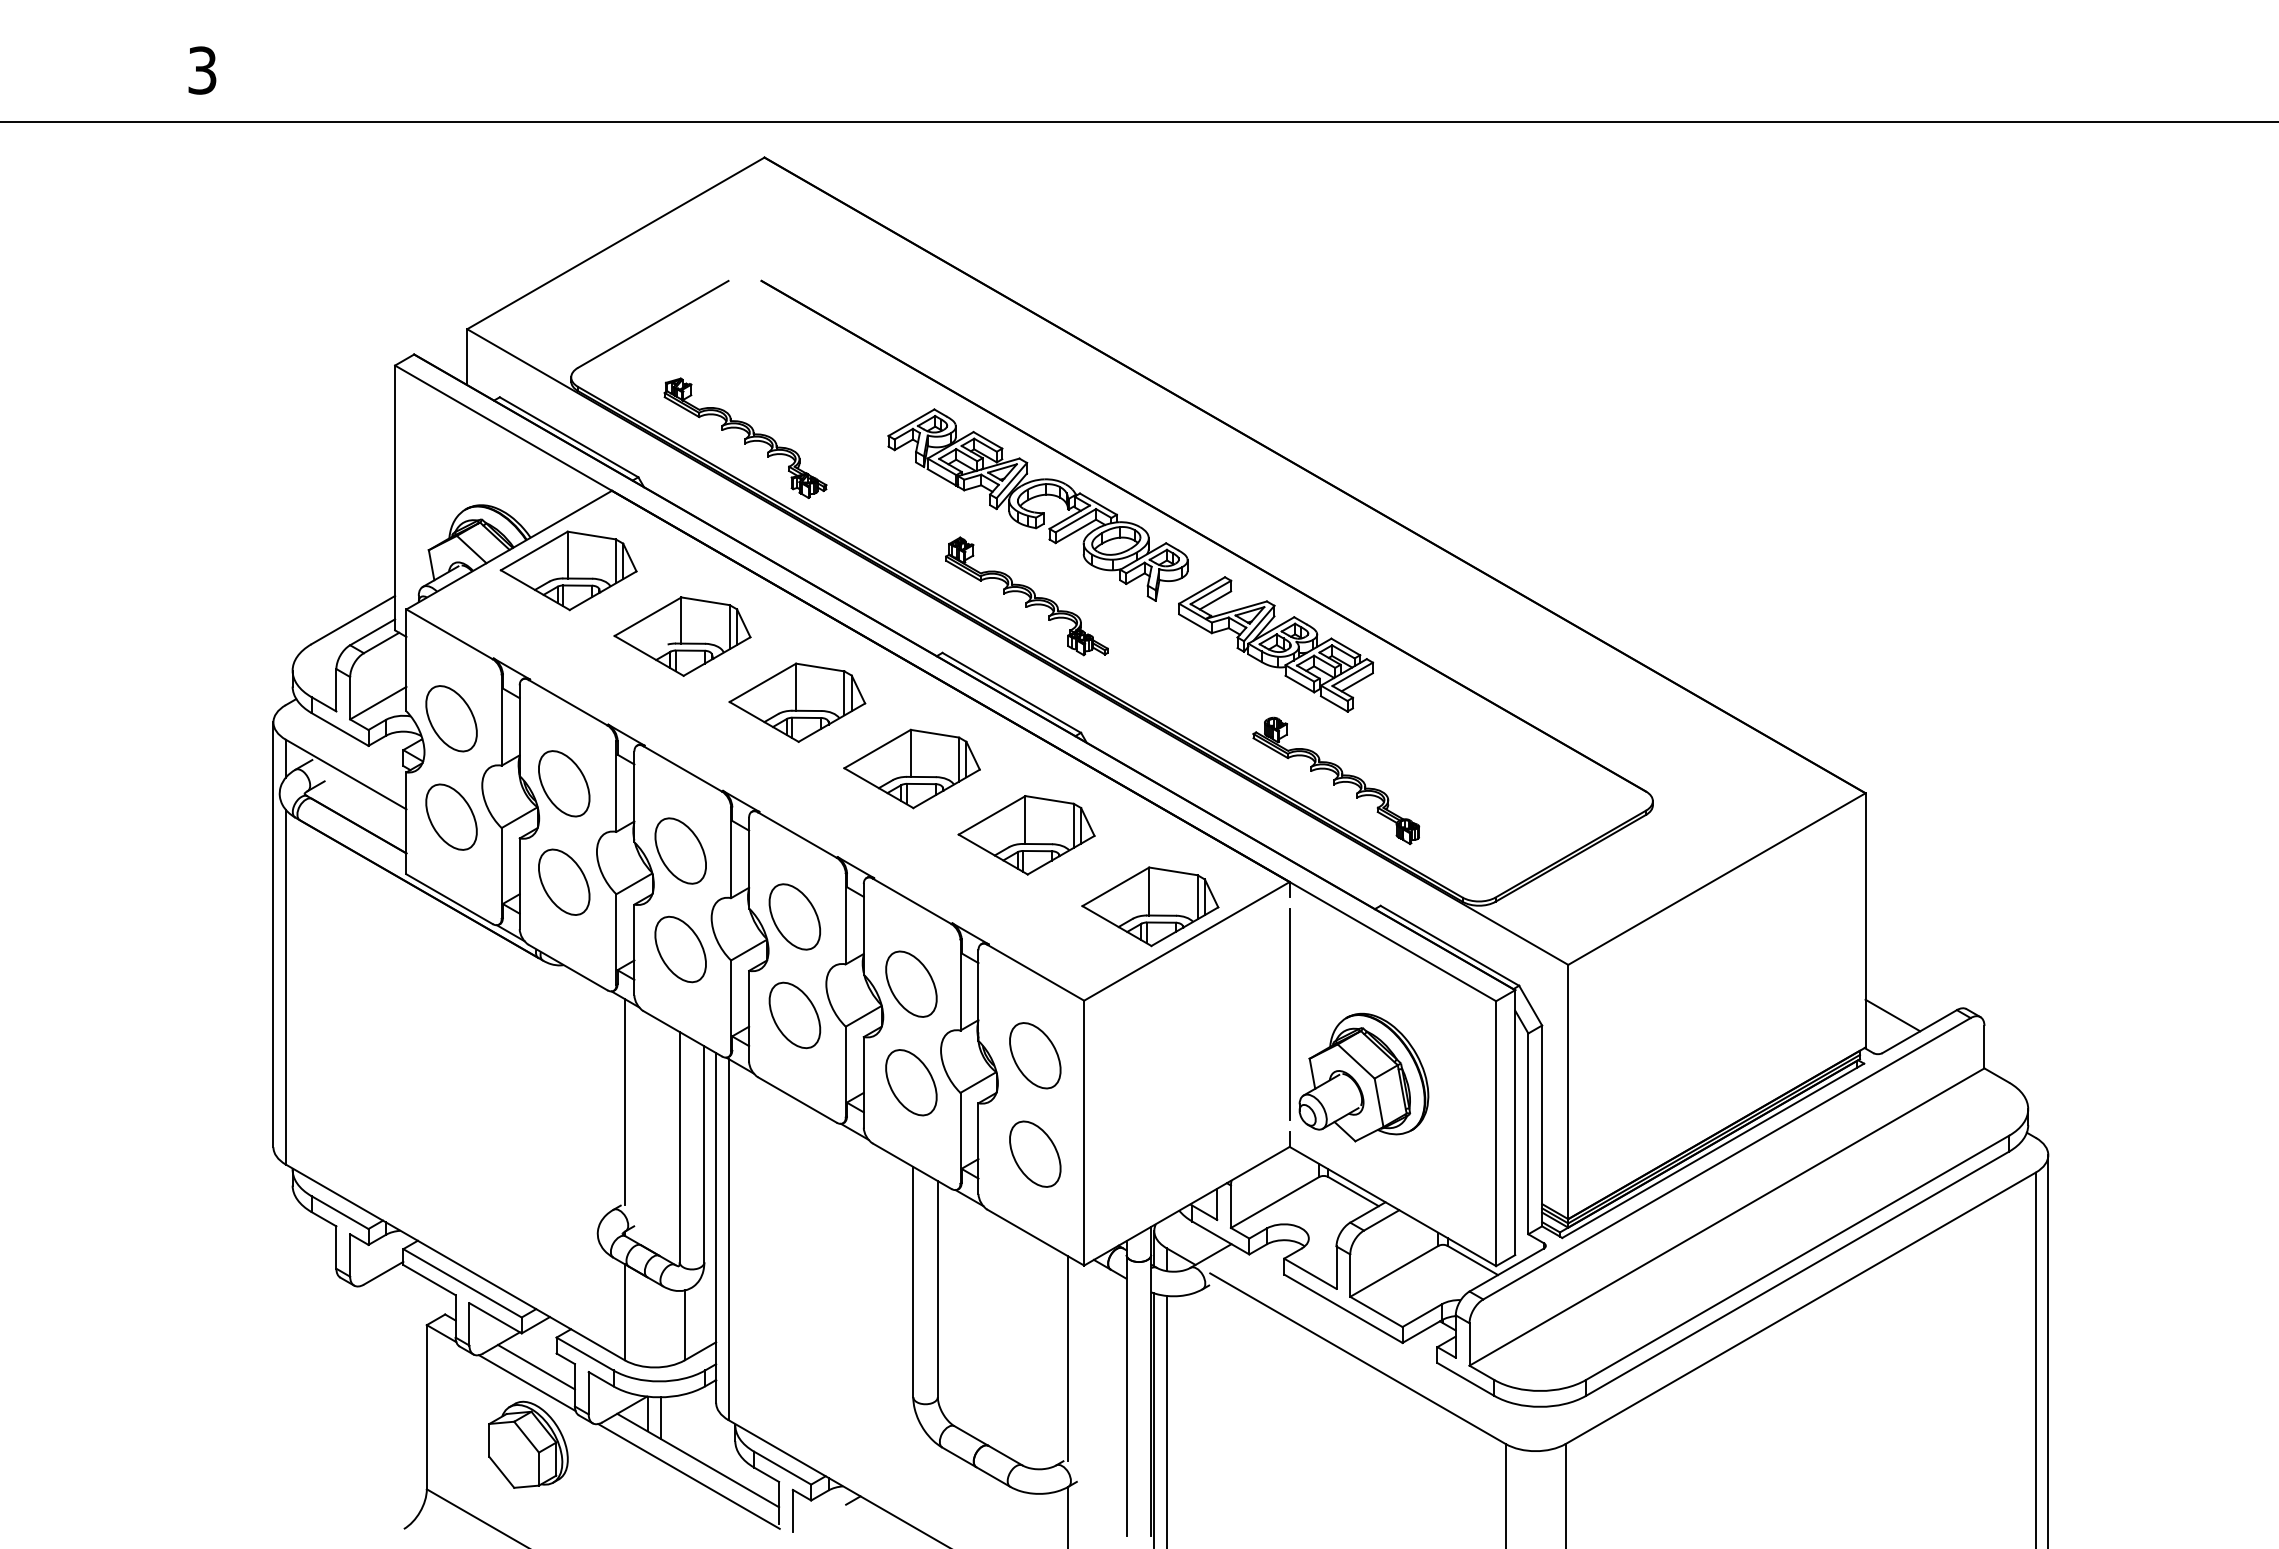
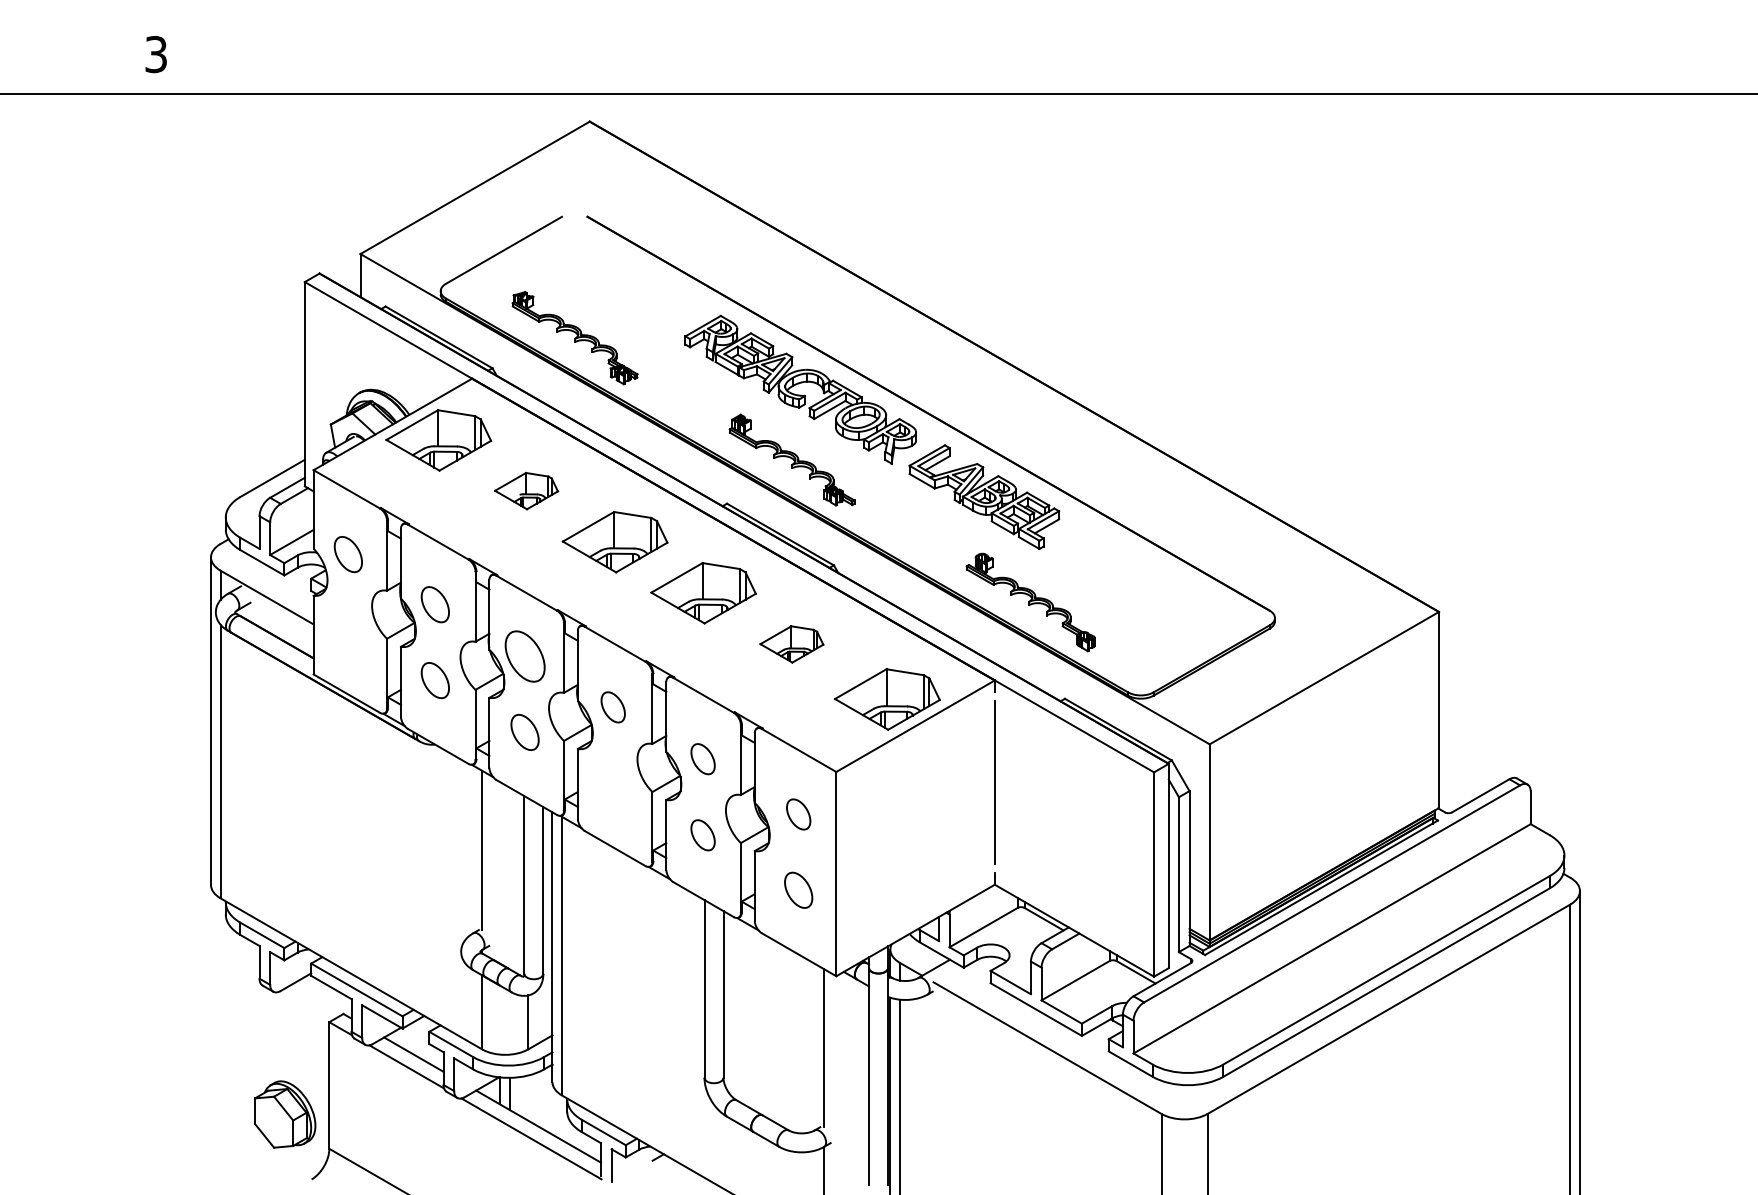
part: (682, 636) -> (526, 491), size x0.6
part: (451, 718) -> (348, 554), size x0.7
part: (564, 783) -> (435, 604), size x0.7
part: (451, 816) -> (348, 629), removed
part: (1026, 835) -> (791, 644), size x0.6
part: (564, 881) -> (435, 680), size x0.7
part: (794, 916) -> (612, 707), size x0.6
part: (680, 949) -> (524, 732), size x0.7
part: (911, 983) -> (703, 758), size x0.6
part: (794, 1015) -> (612, 783), removed
line: (1892, 1015) -> (1459, 783), removed
part: (1035, 1055) -> (798, 814), size x0.6
part: (1363, 1077) -> (1051, 831), removed
part: (911, 1082) -> (703, 835), size x0.6
part: (1035, 1153) -> (798, 889), size x0.7
part: (528, 1444) -> (285, 1114), moved

